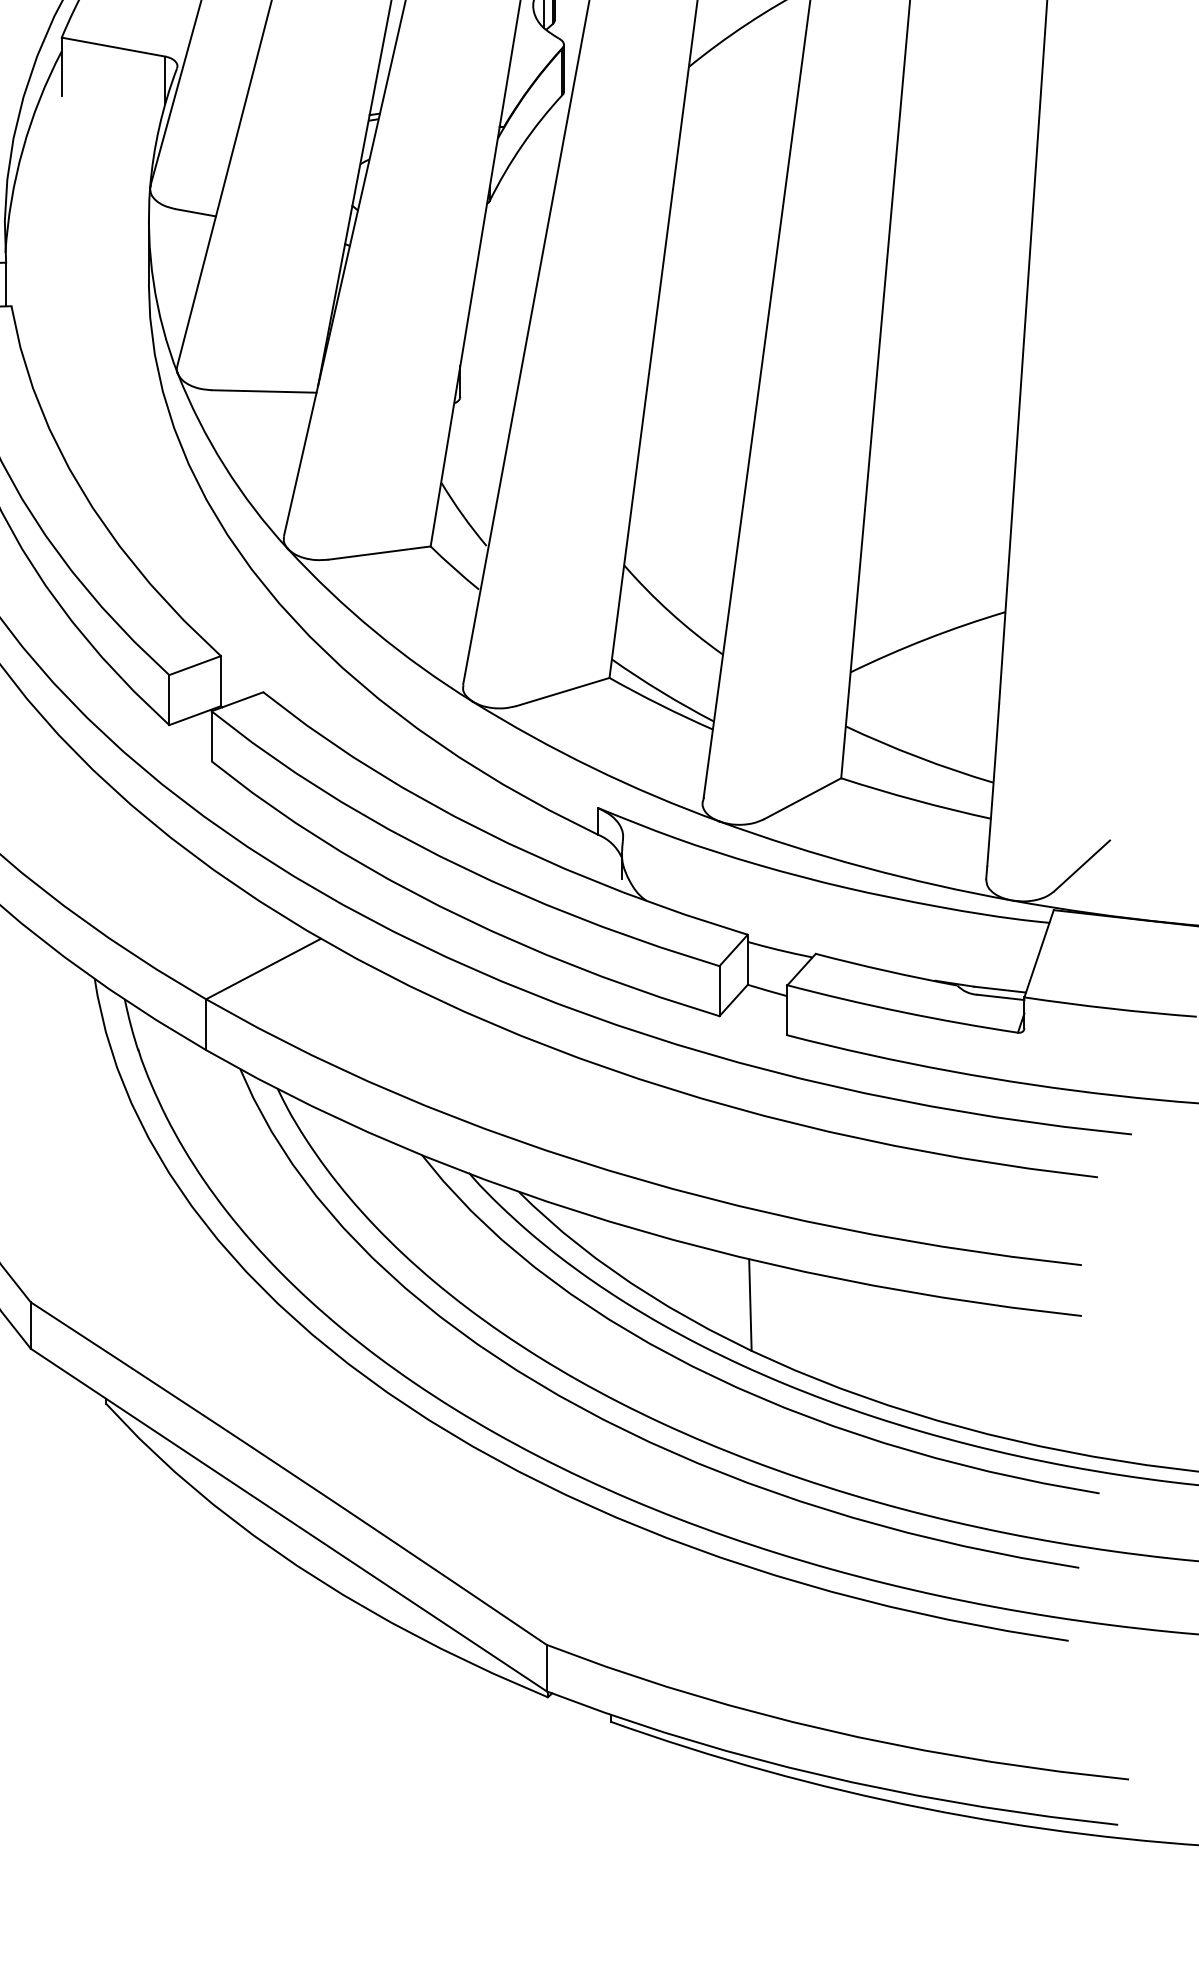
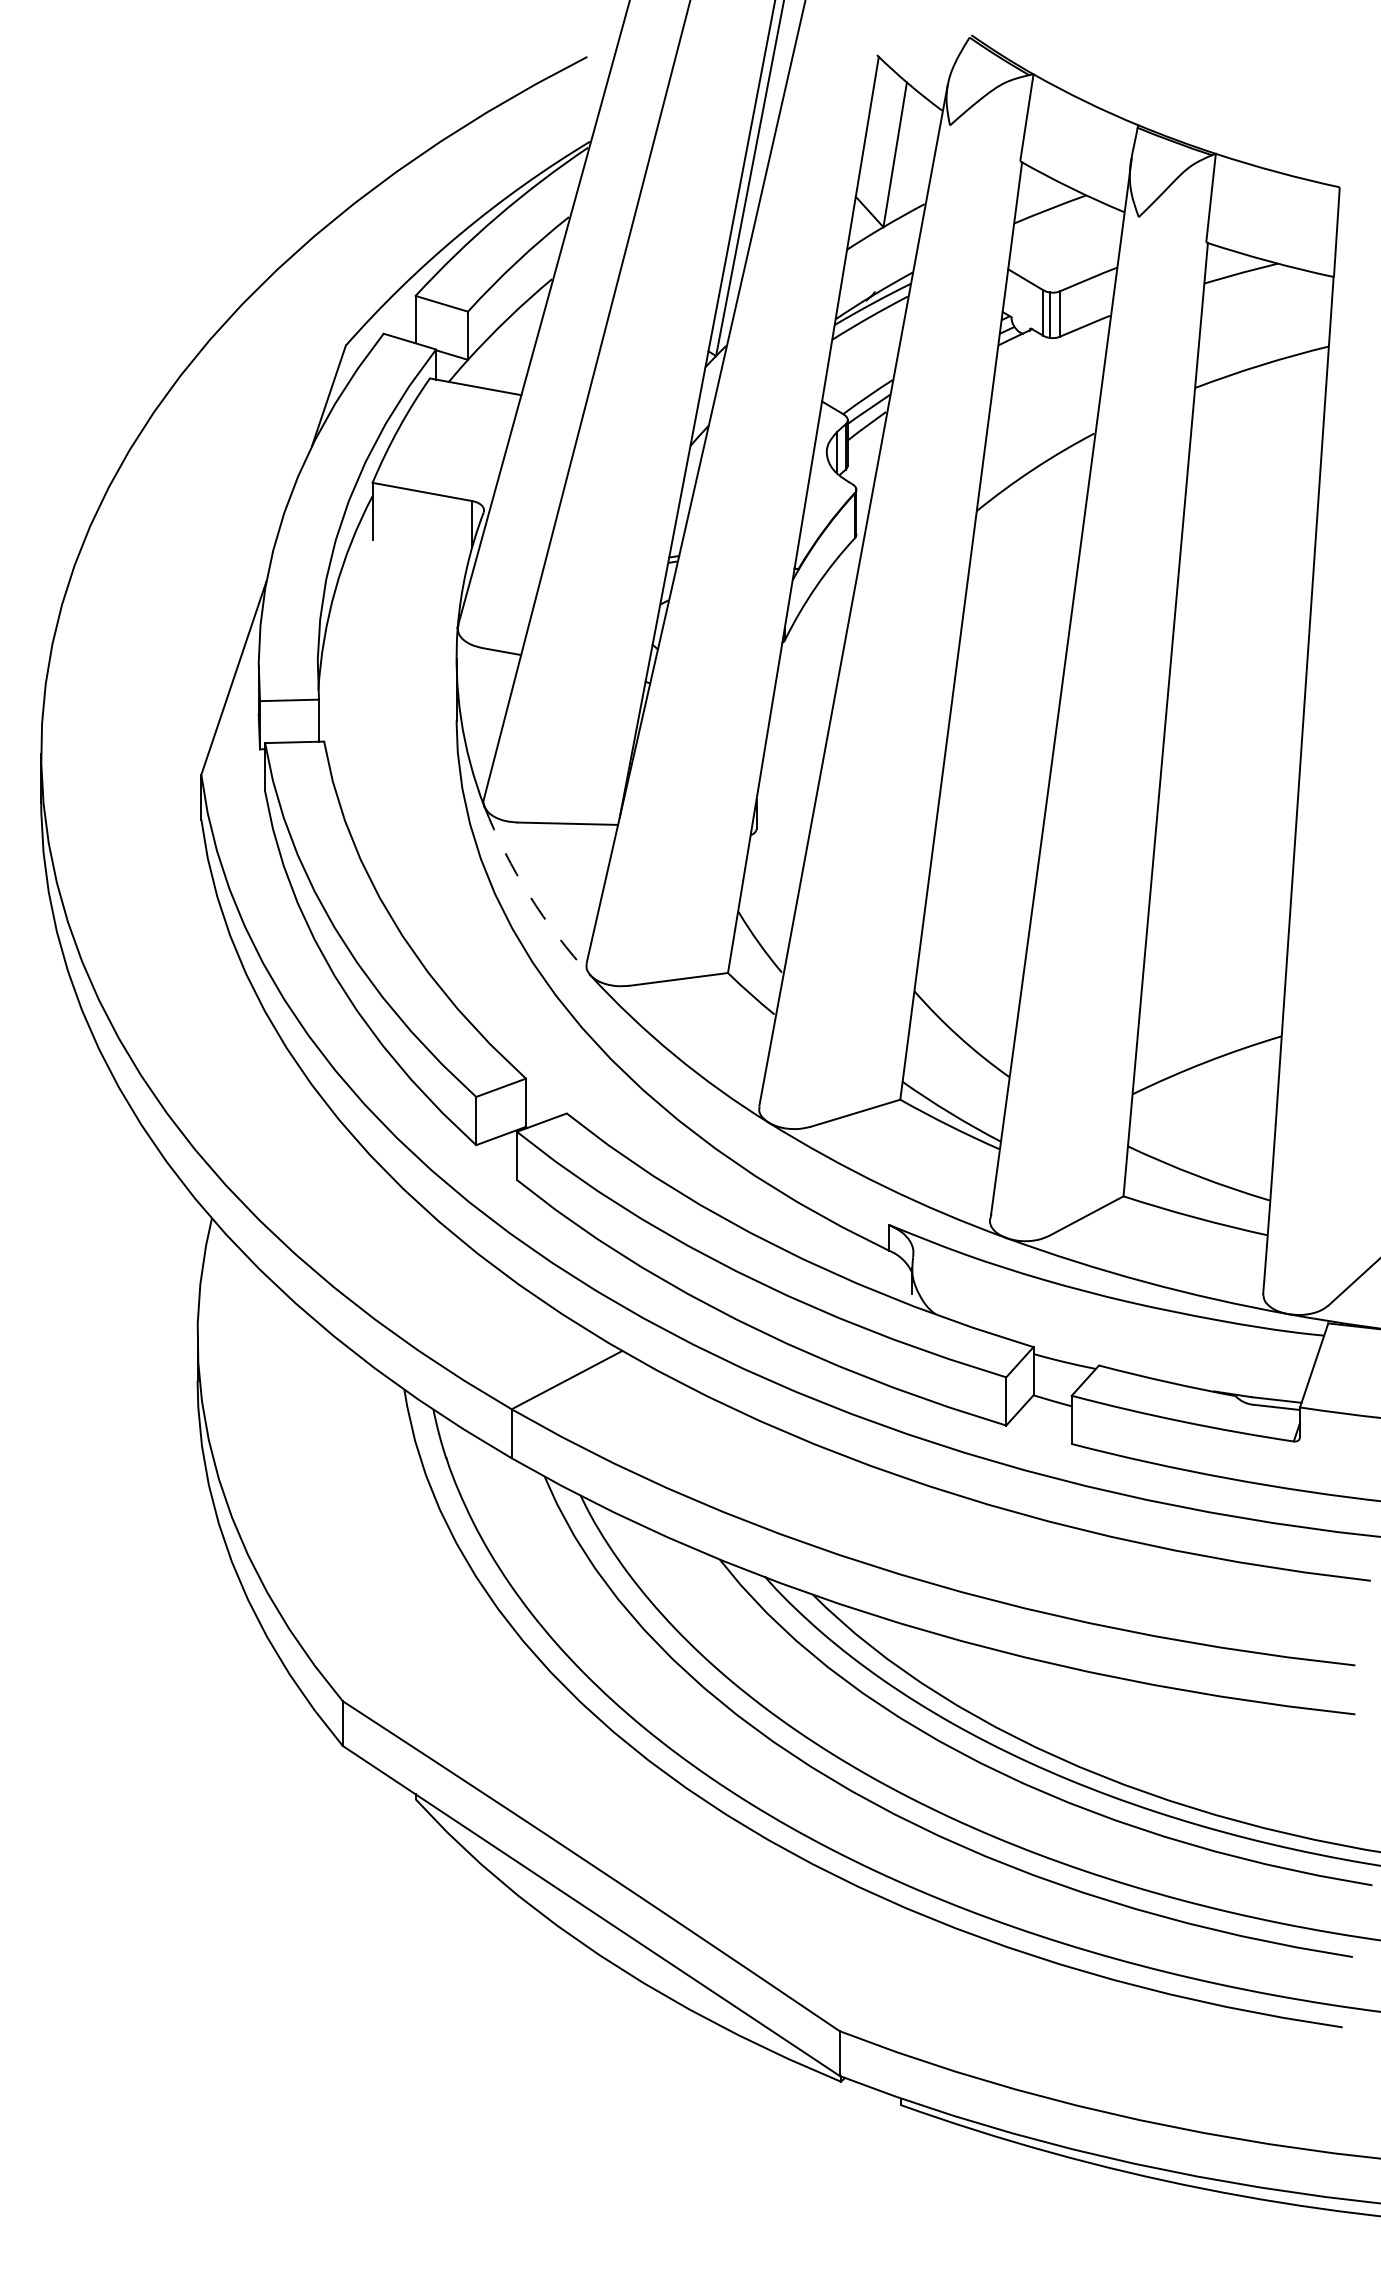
arc: (224, 465) -> (529, 895), solid -> dashed
line: (749, 1304) -> (1035, 1703), removed

